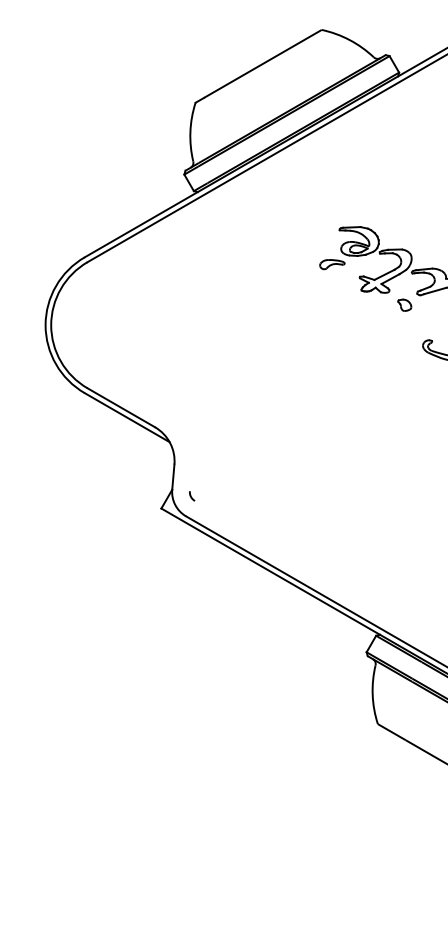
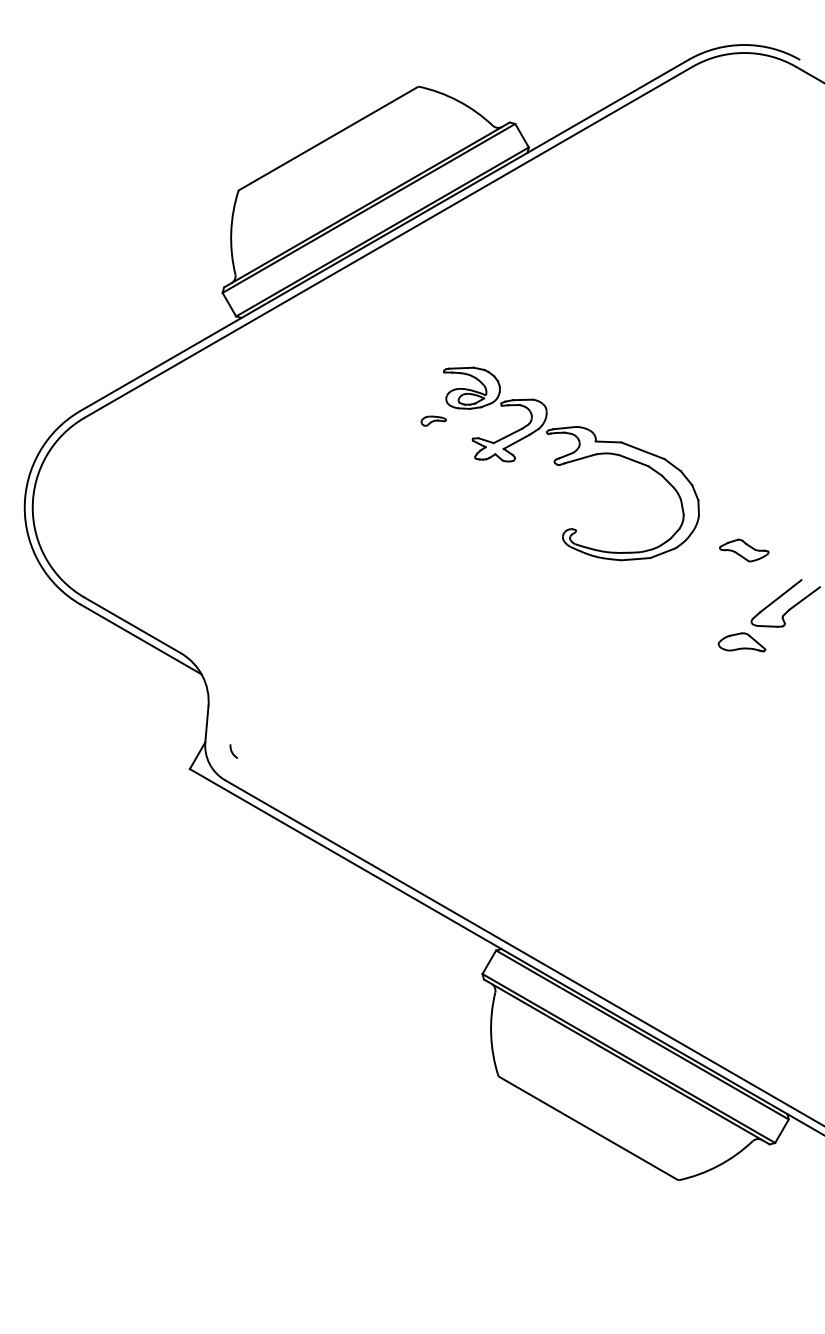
part: (332, 264) -> (433, 420), size x0.7
part: (404, 305) -> (536, 479), removed

